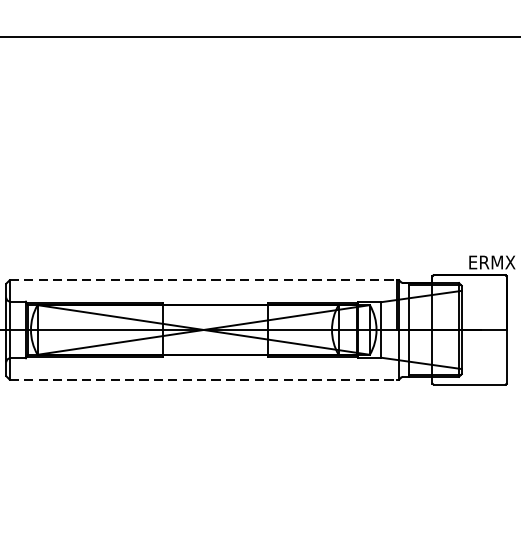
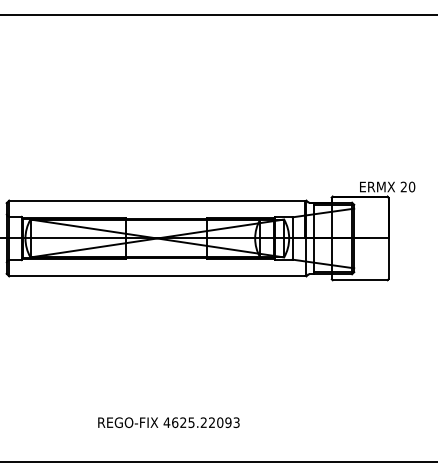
line: (203, 280) -> (157, 200), dashed -> solid
line: (203, 379) -> (157, 276), dashed -> solid

